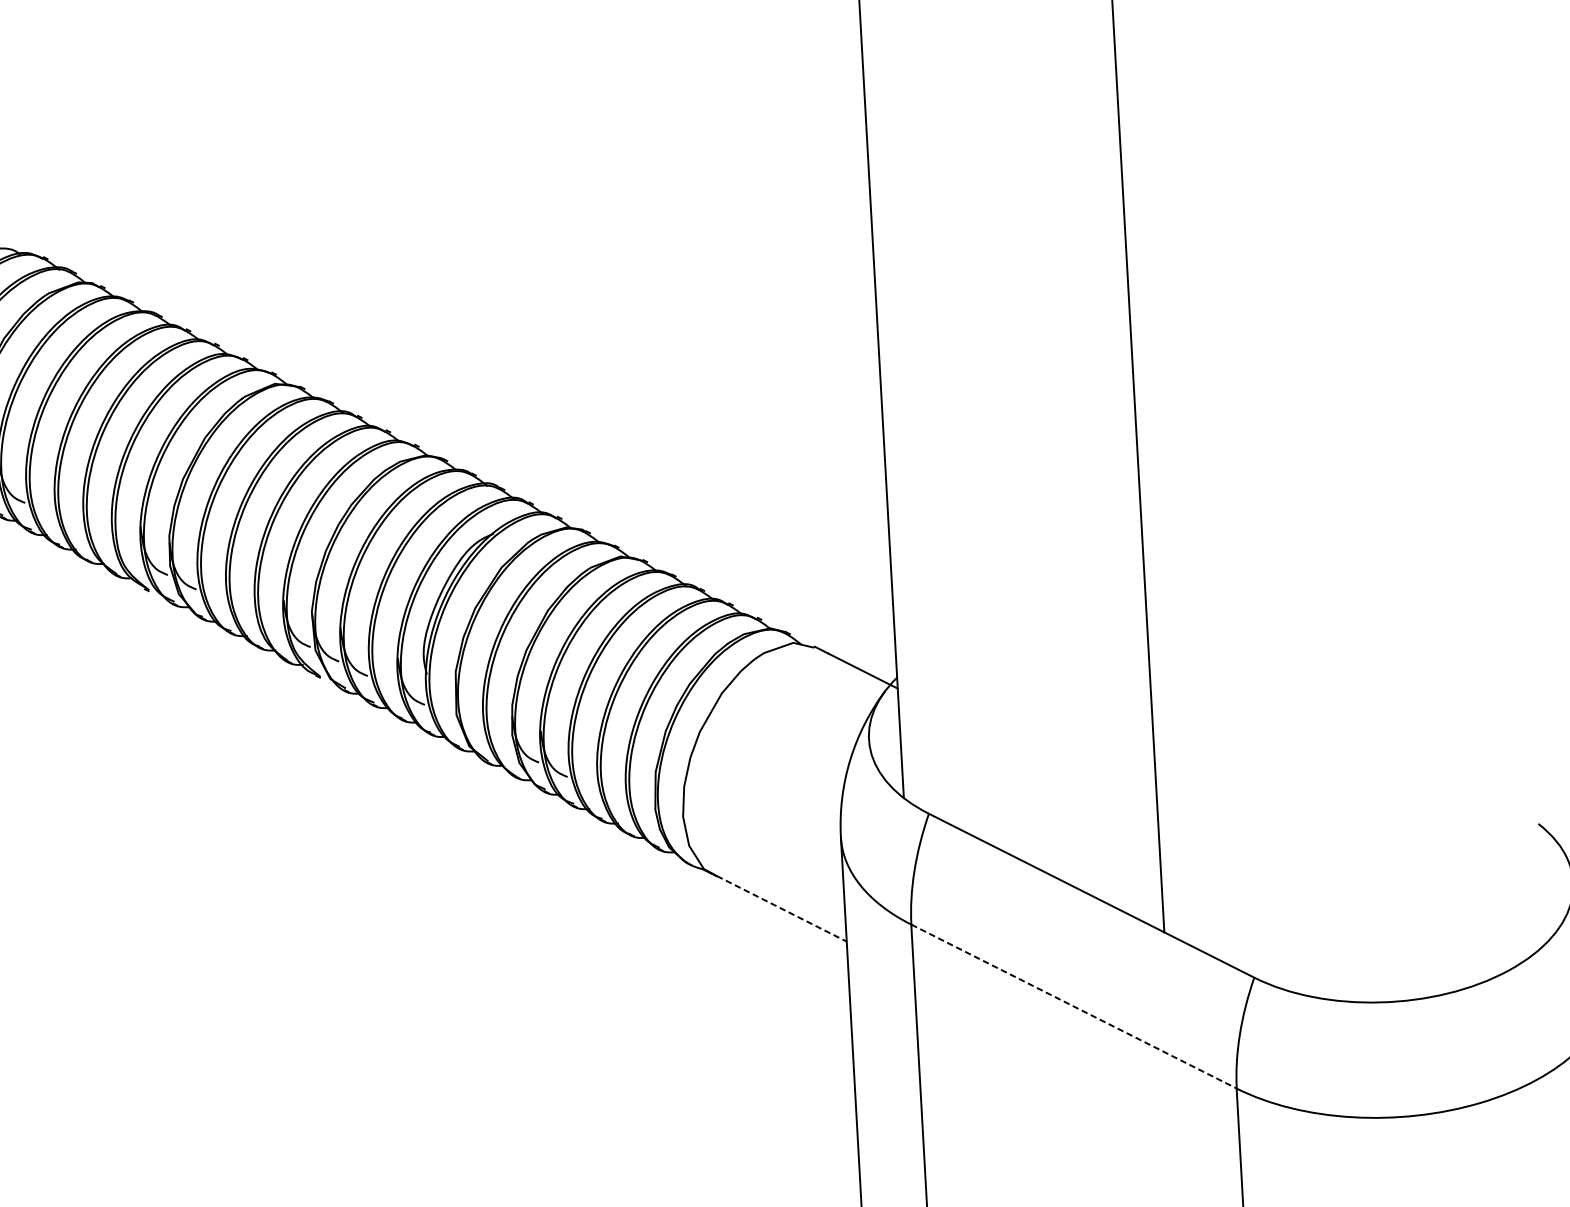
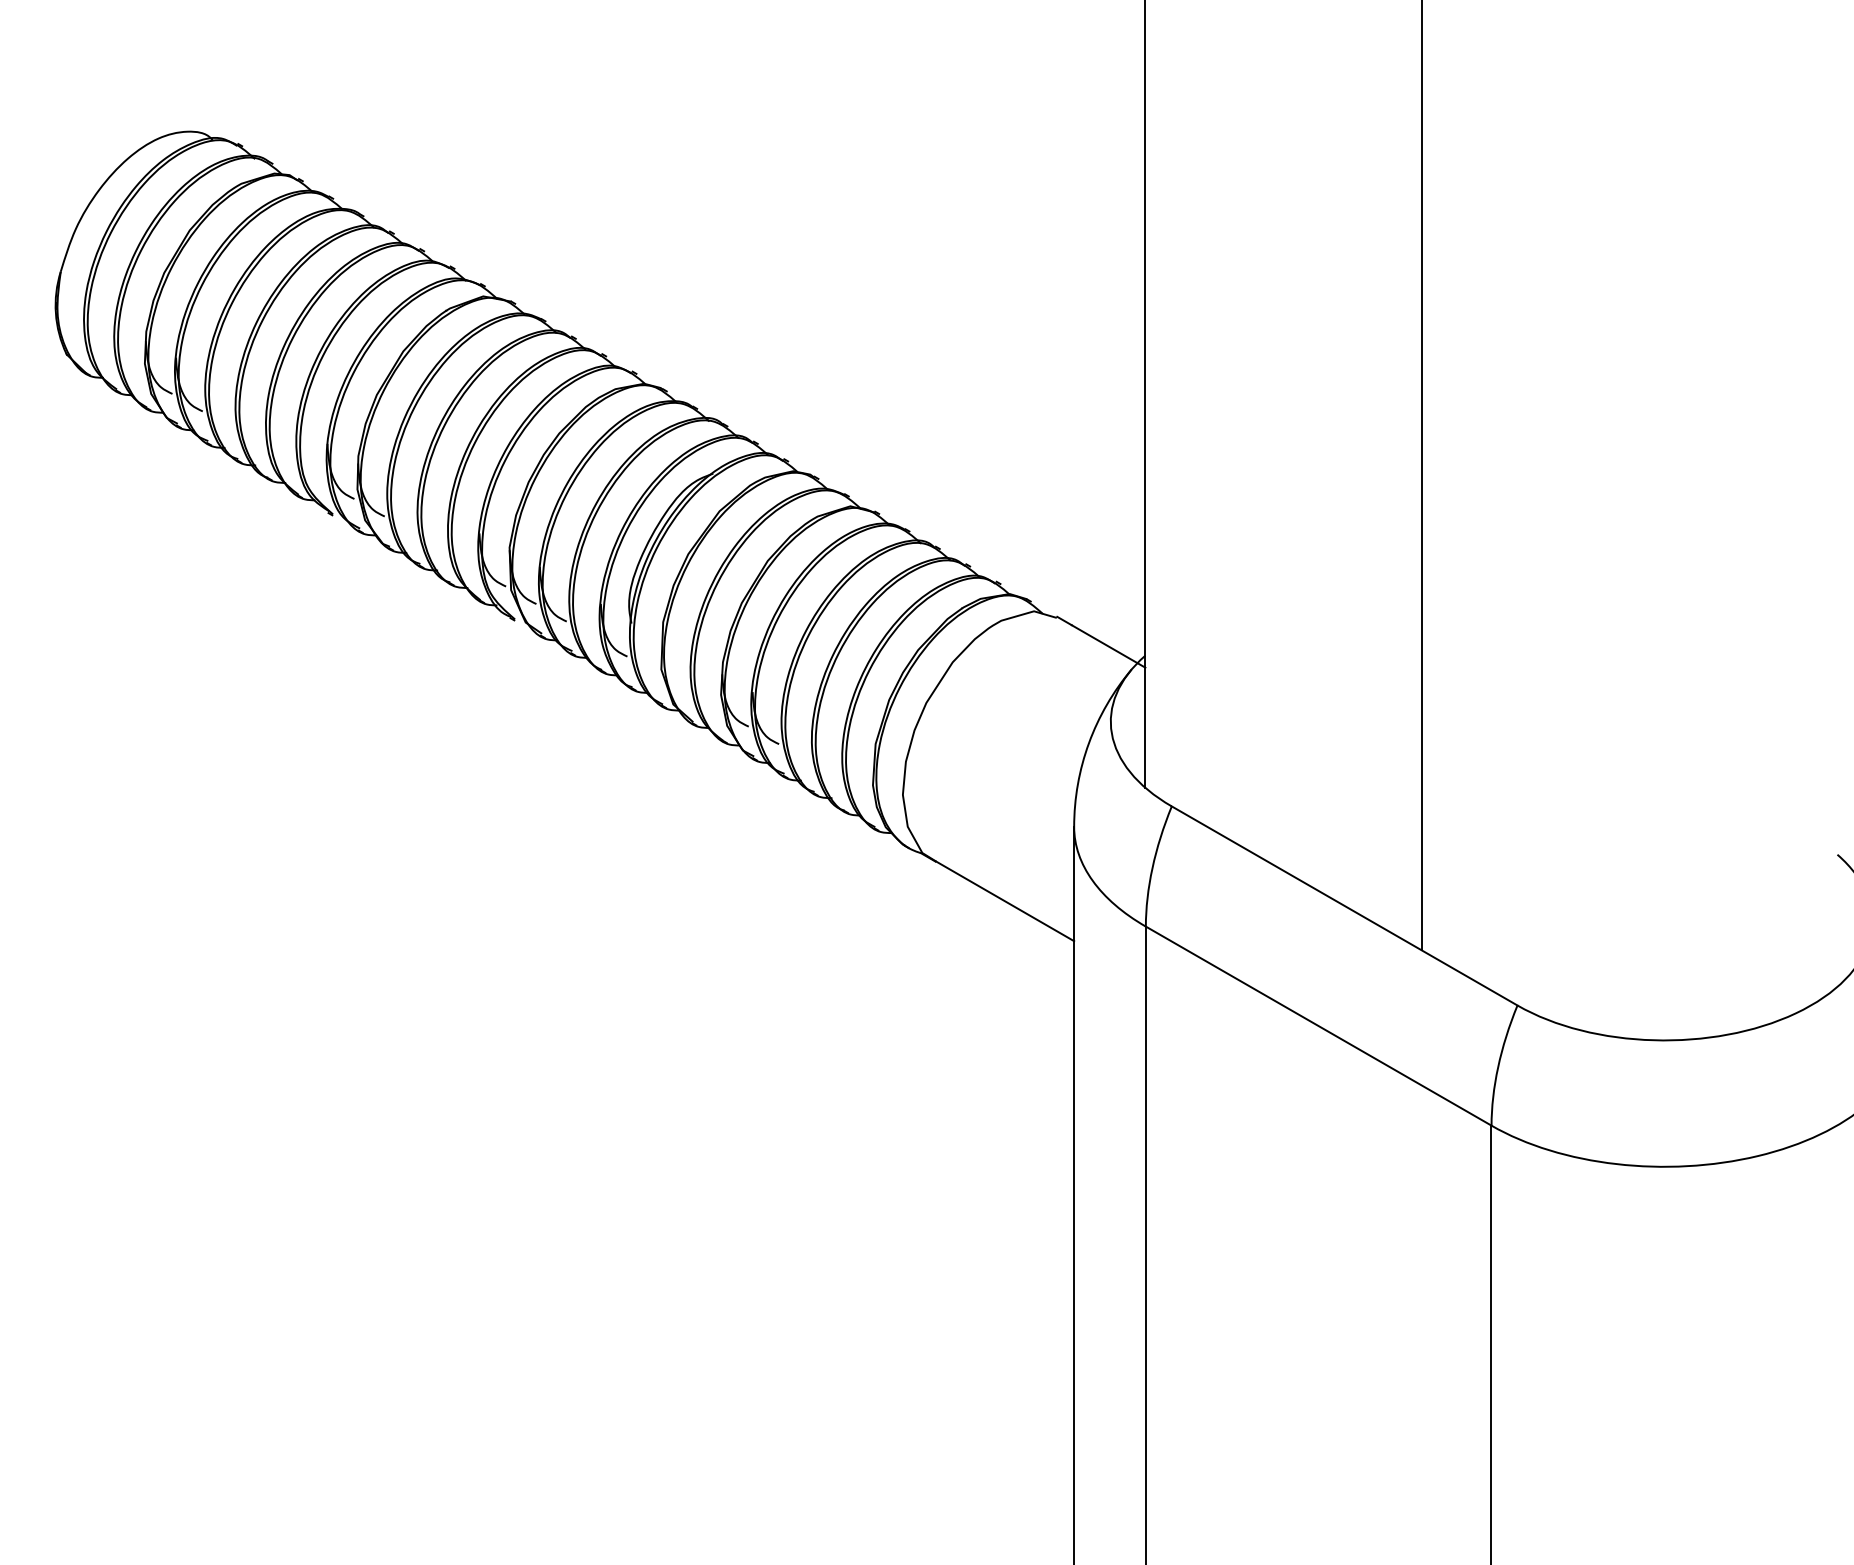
line: (782, 908) -> (1005, 901), dashed -> solid
line: (1074, 1006) -> (1319, 1026), dashed -> solid

